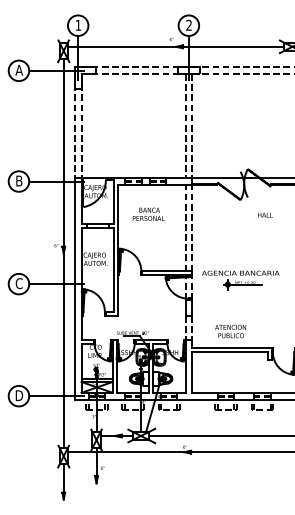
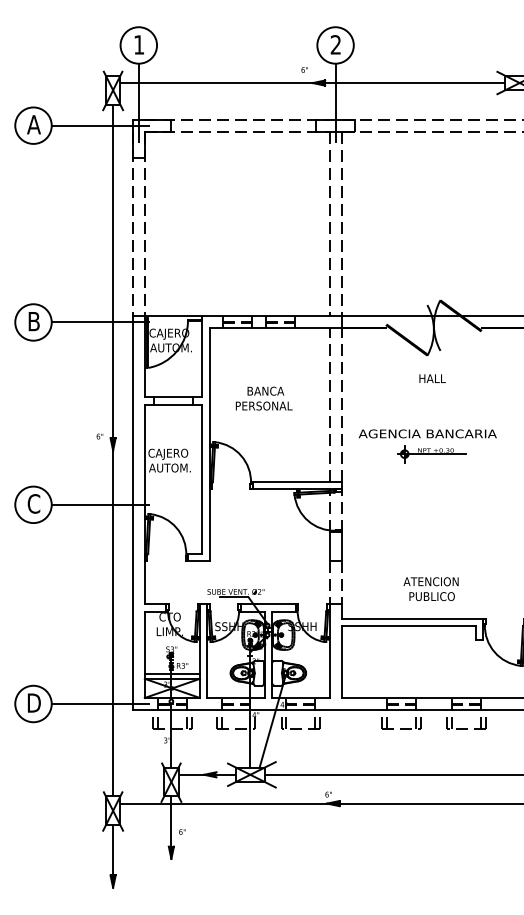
text: (148, 213) -> (263, 397), moved
text: (265, 214) -> (432, 377), moved
part: (240, 280) -> (427, 446), moved
text: (230, 331) -> (430, 589), moved

